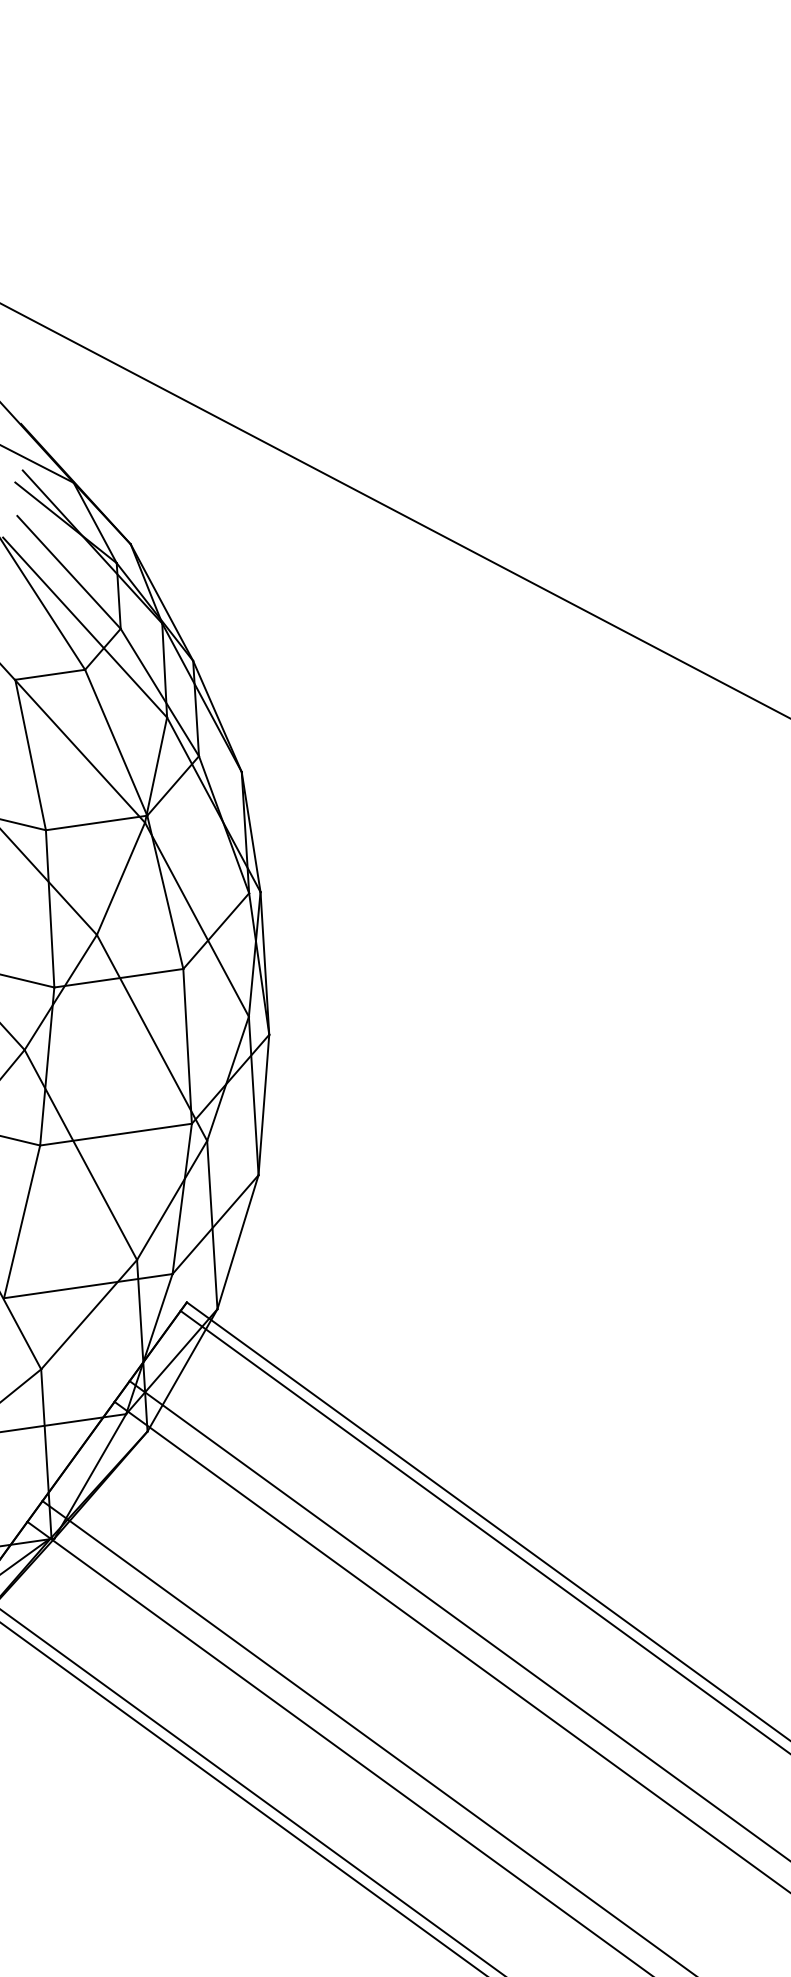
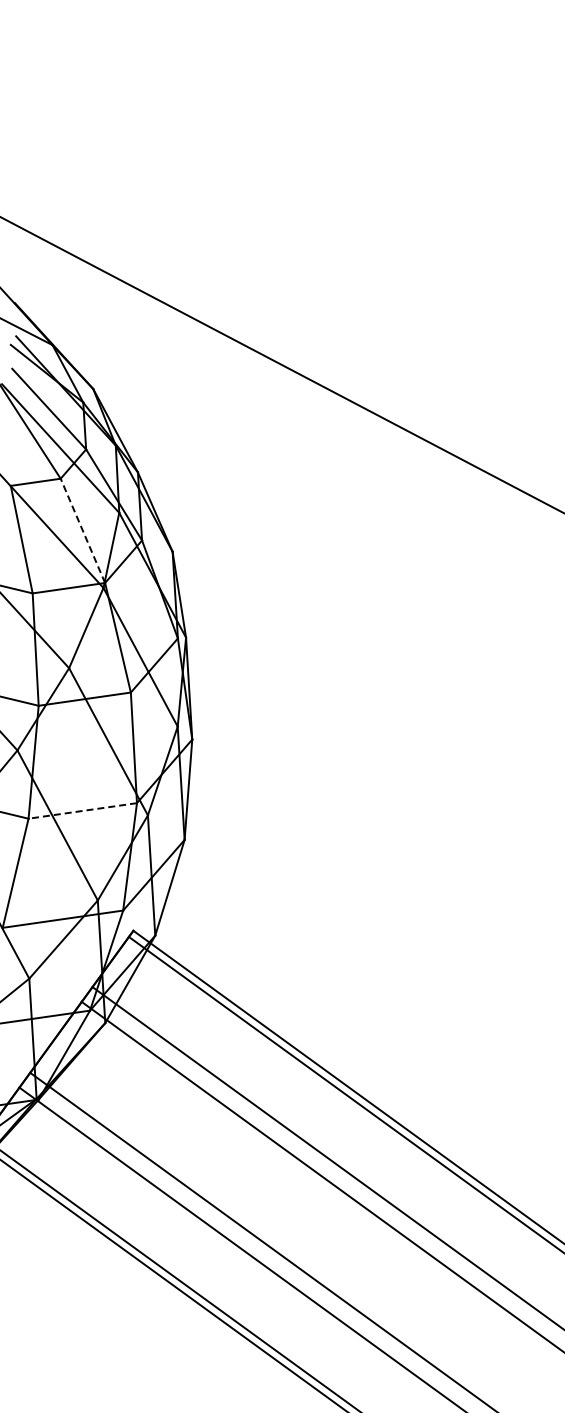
line: (115, 742) -> (82, 530), solid -> dashed
line: (115, 1134) -> (82, 810), solid -> dashed

